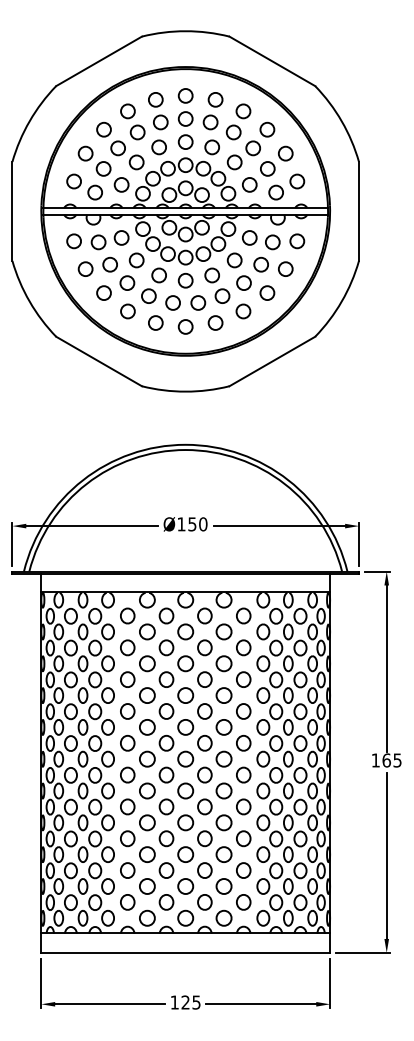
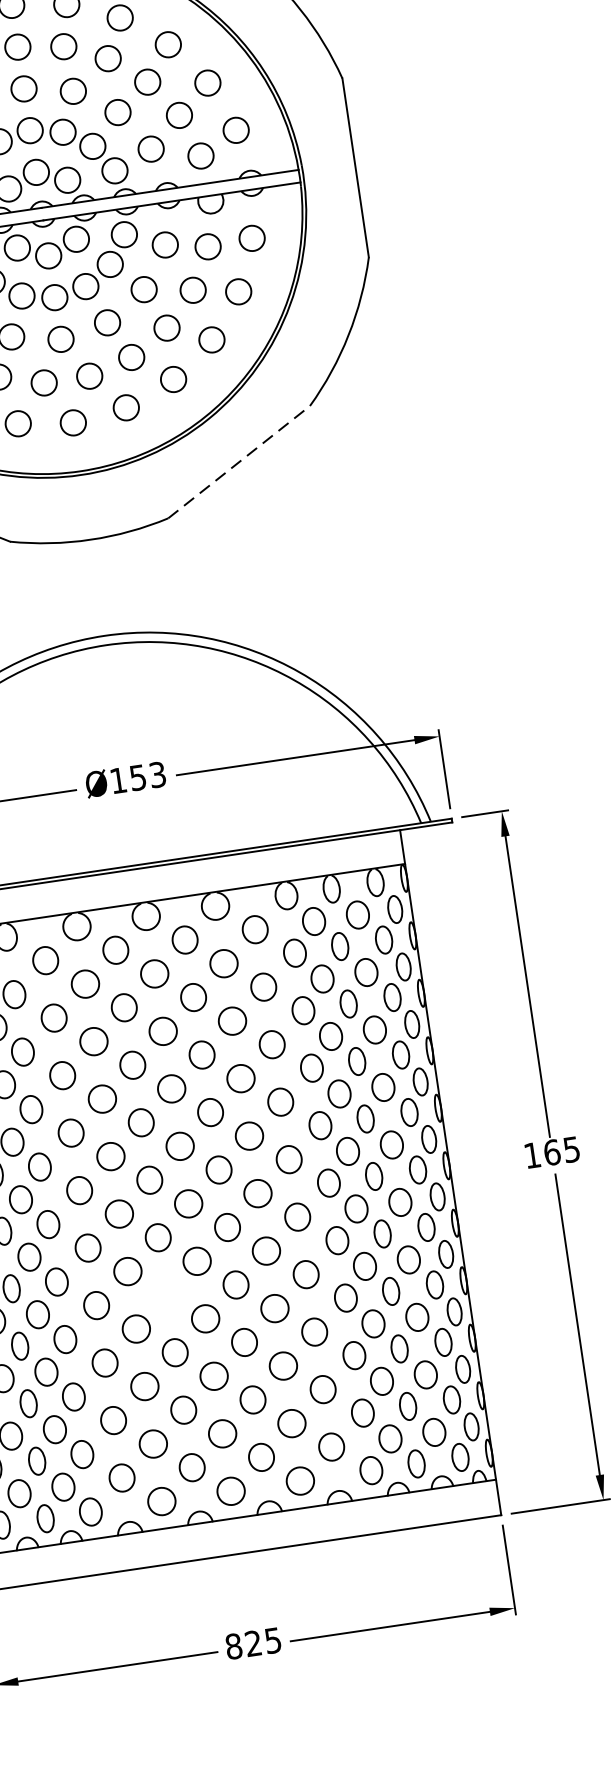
line: (272, 361) -> (239, 462), solid -> dashed
text: (203, 524) -> (158, 775), Ø150 -> Ø153
part: (166, 806) -> (166, 1294), removed
text: (174, 1002) -> (233, 1646), 125 -> 825

